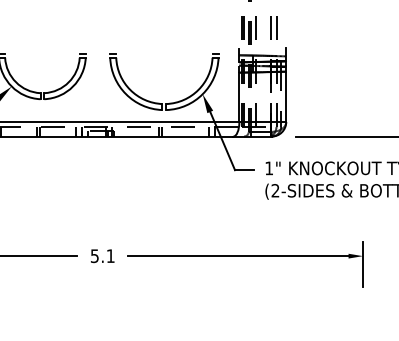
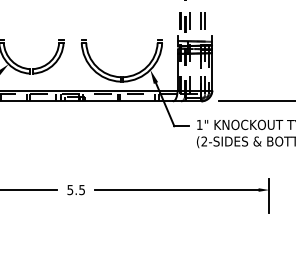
text: (110, 256) -> (81, 190), 5.1 -> 5.5

